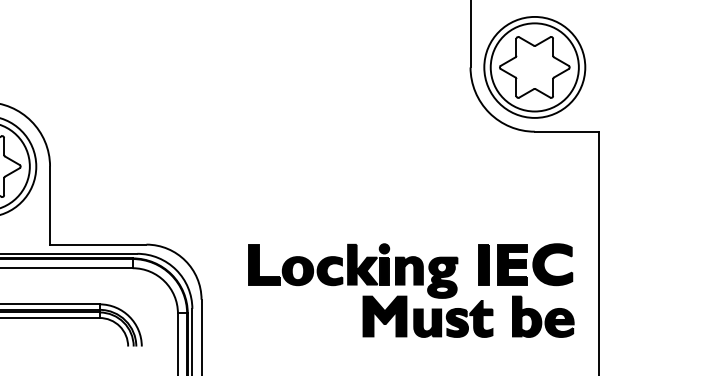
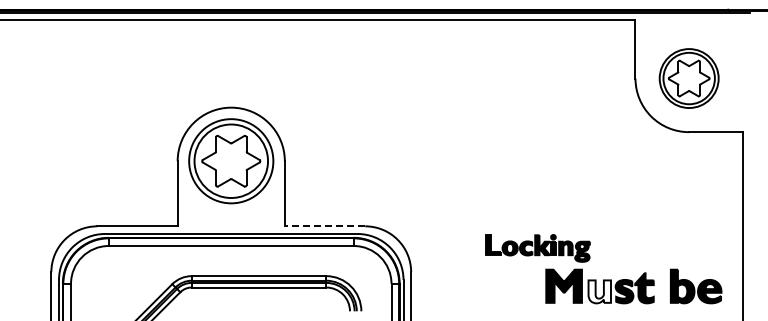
part: (535, 67) -> (689, 78), size x0.7
line: (97, 244) -> (324, 226), solid -> dashed
part: (525, 264) -> (681, 242), removed
part: (353, 271) -> (537, 248), size x0.6
fill: (427, 322) -> (599, 291), removed

